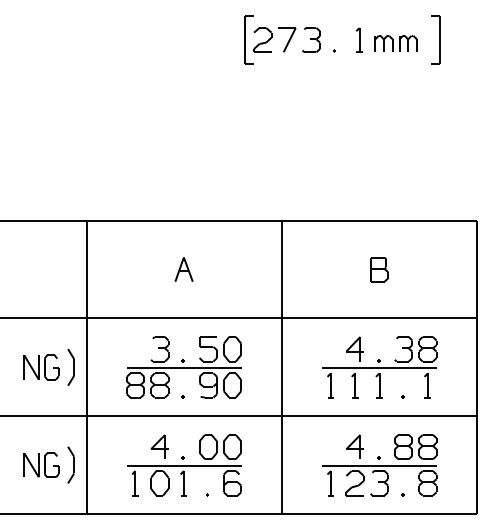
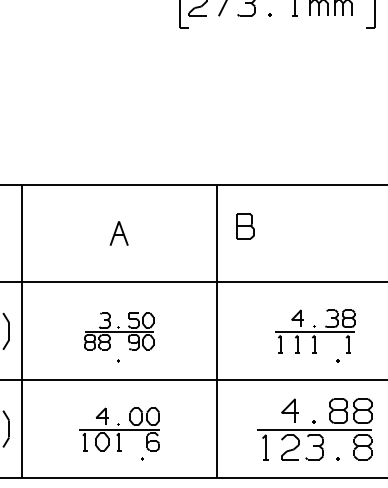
part: (379, 269) -> (245, 226), moved
part: (183, 367) -> (118, 331), size x0.6
part: (379, 367) -> (314, 331), size x0.7
part: (184, 465) -> (119, 429), size x0.7

